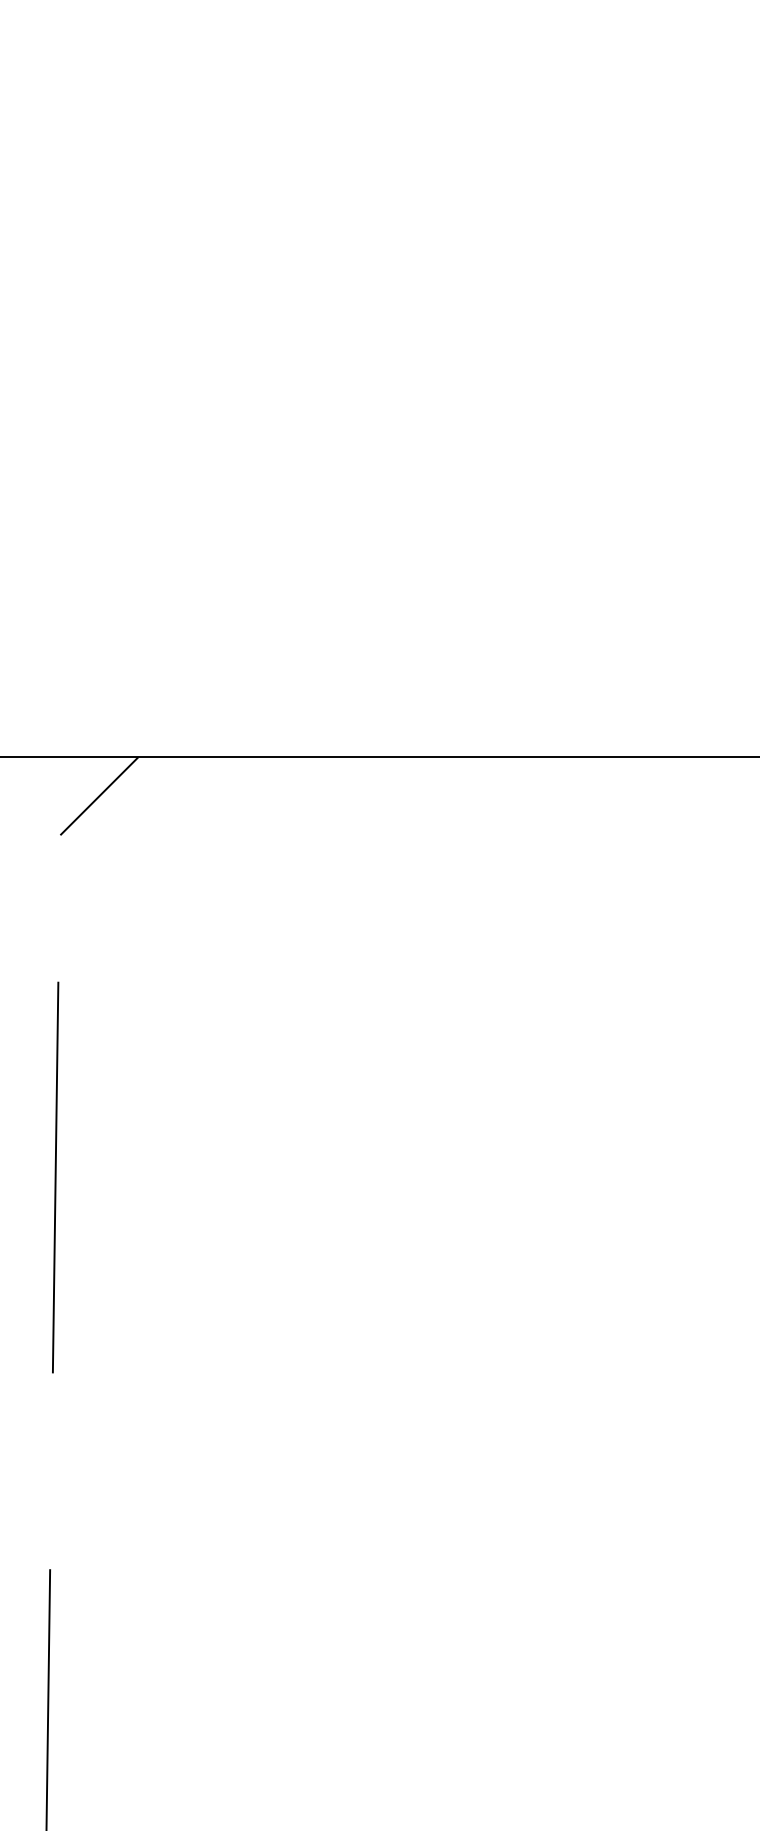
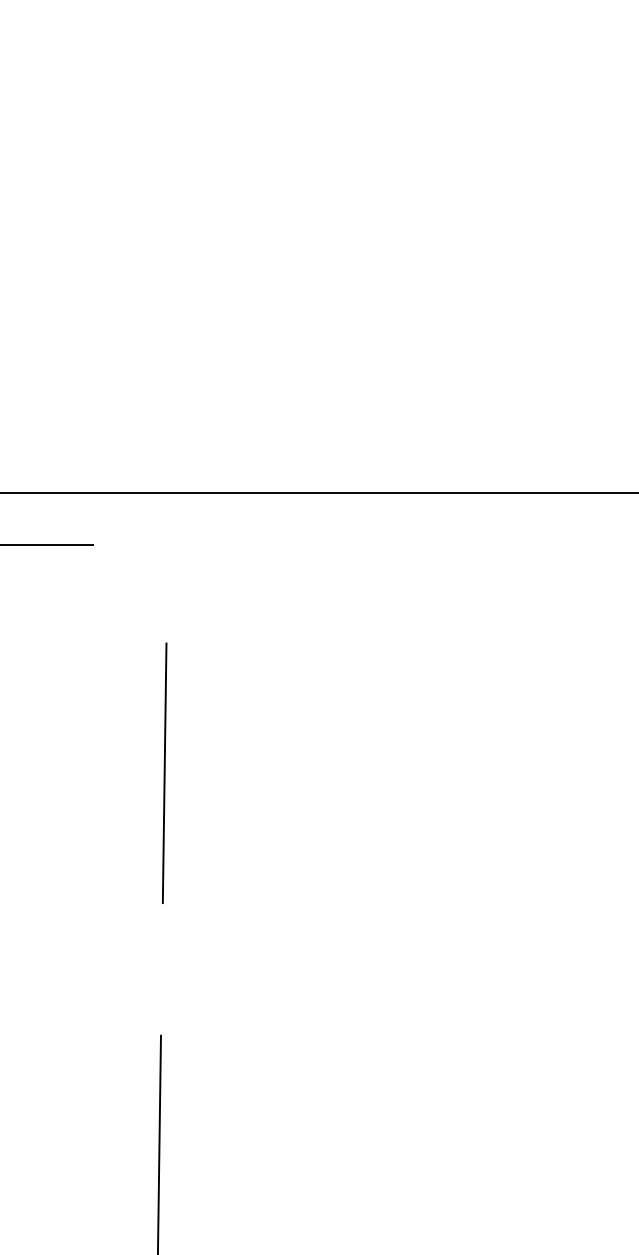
line: (98, 795) -> (193, 518), removed

